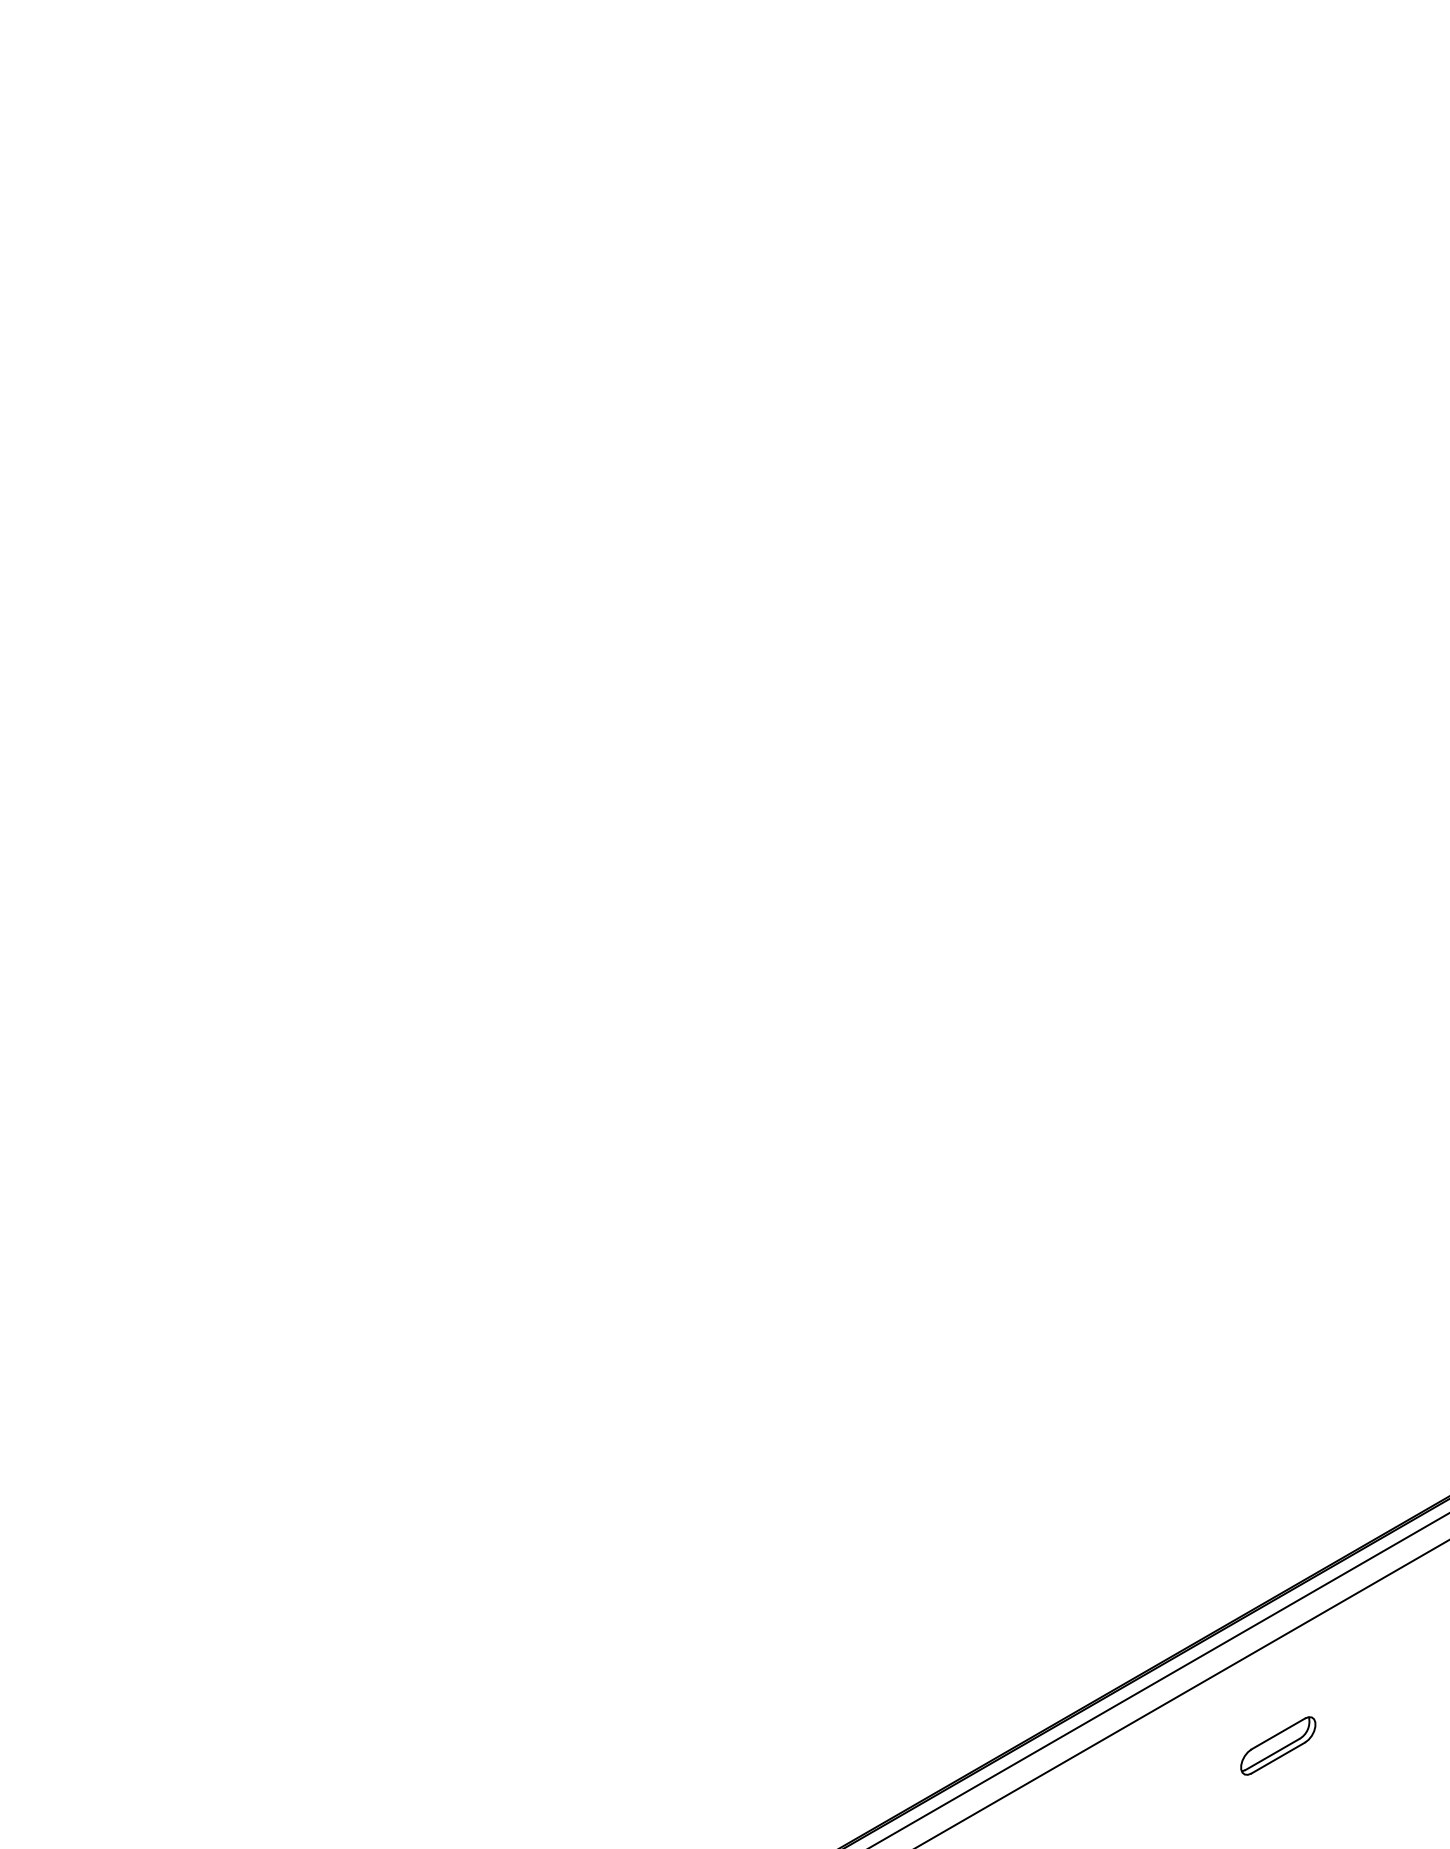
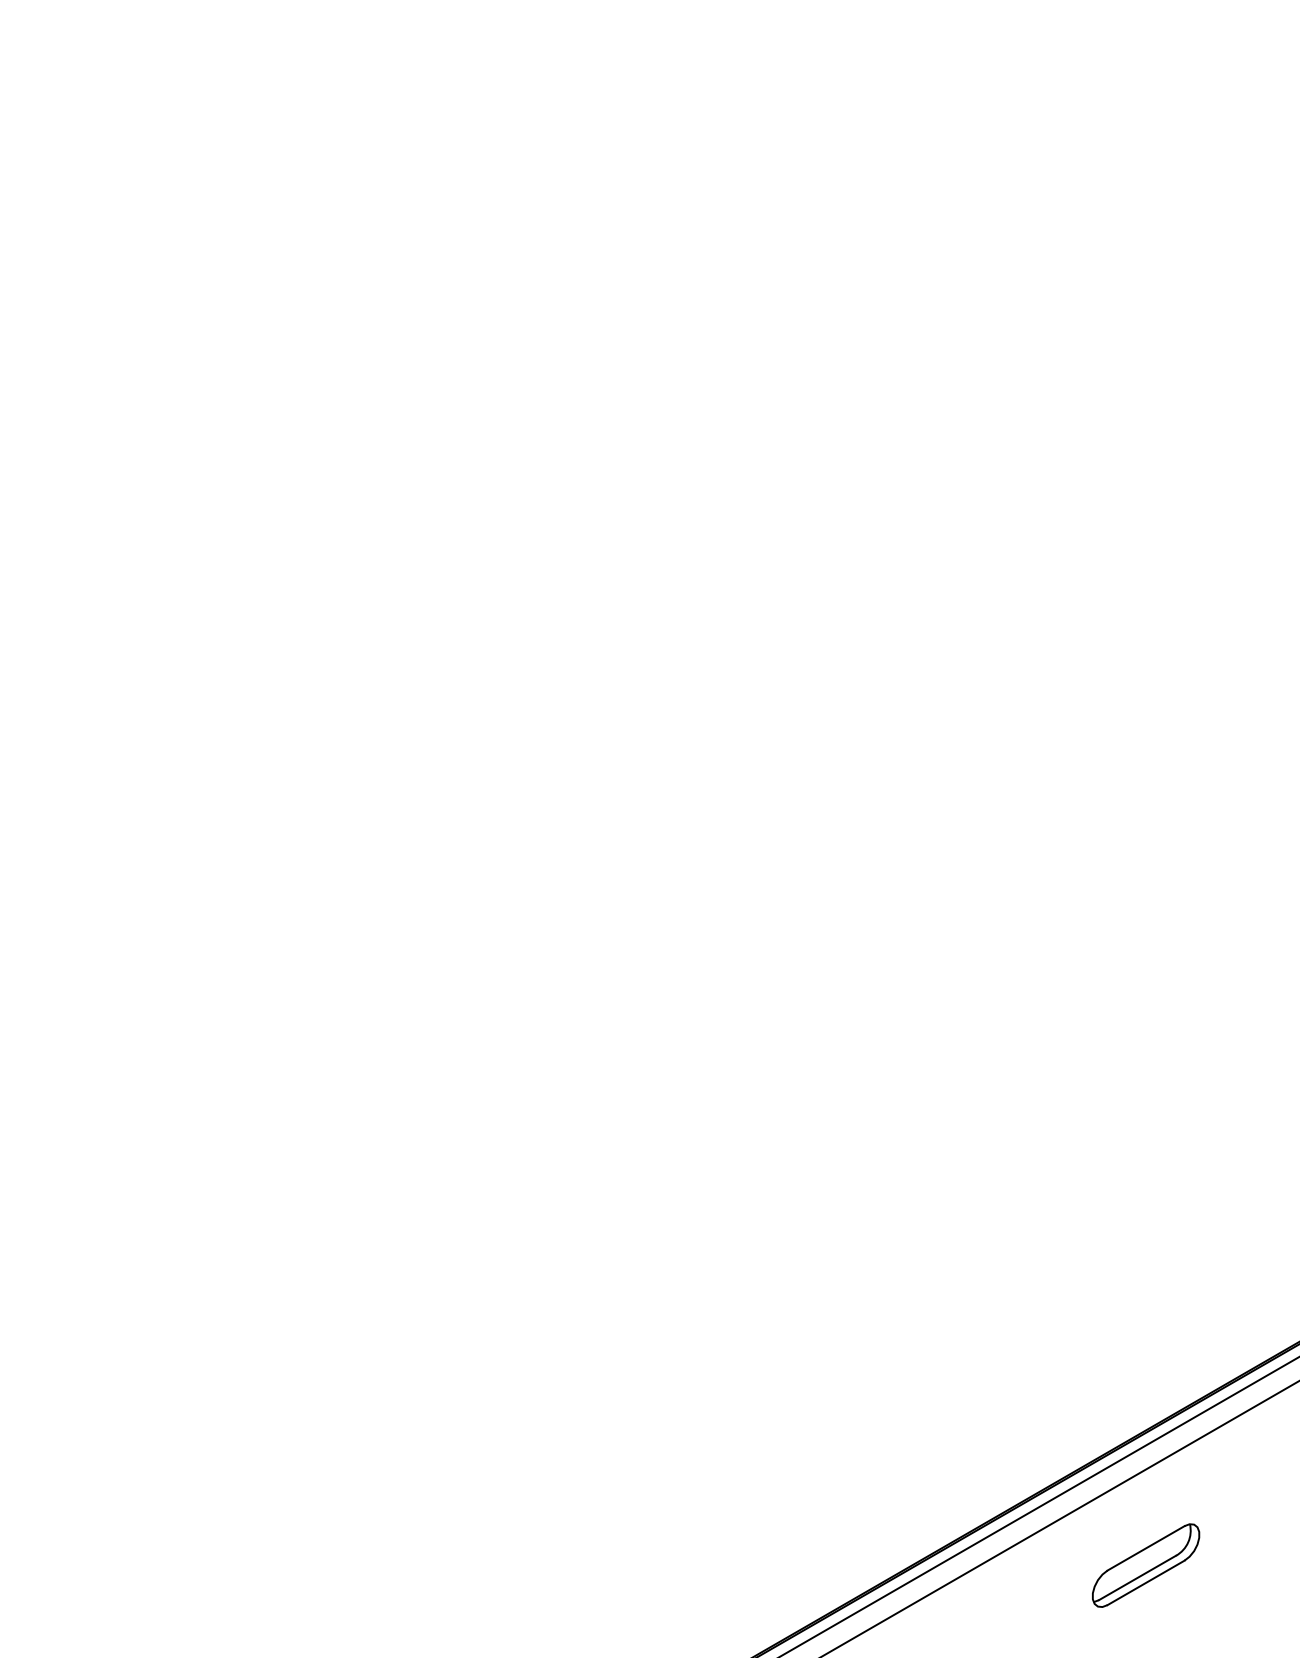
part: (1278, 1745) -> (1146, 1565), size x1.6

